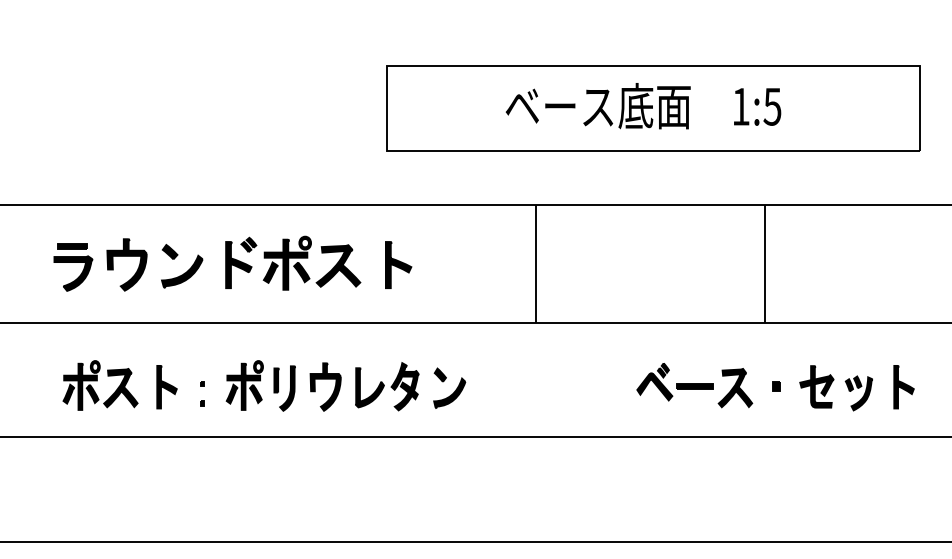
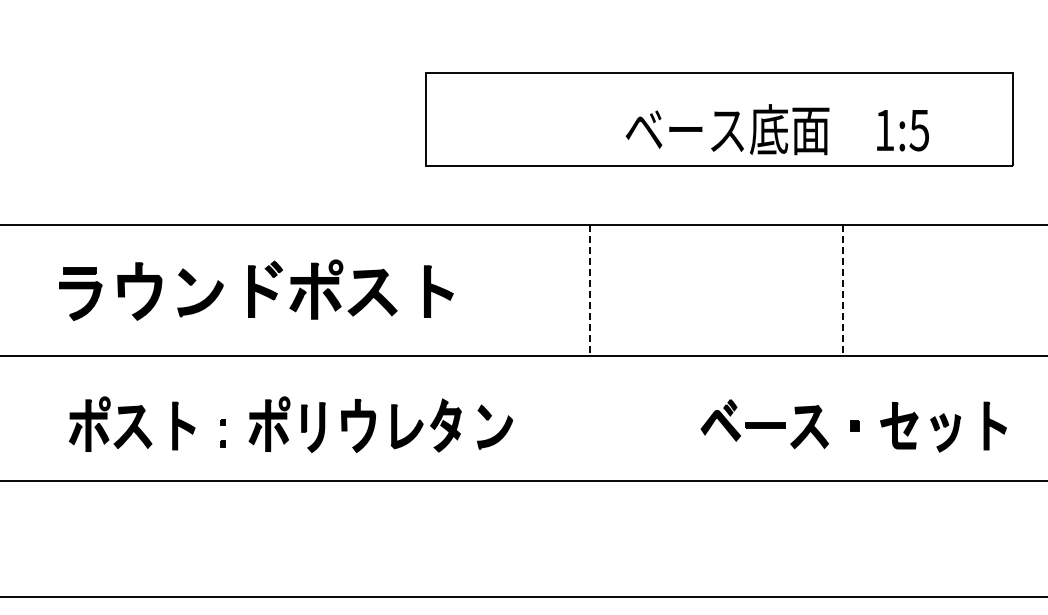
text: (642, 106) -> (776, 129), moved
line: (536, 264) -> (590, 290), solid -> dashed
line: (765, 264) -> (842, 290), solid -> dashed

